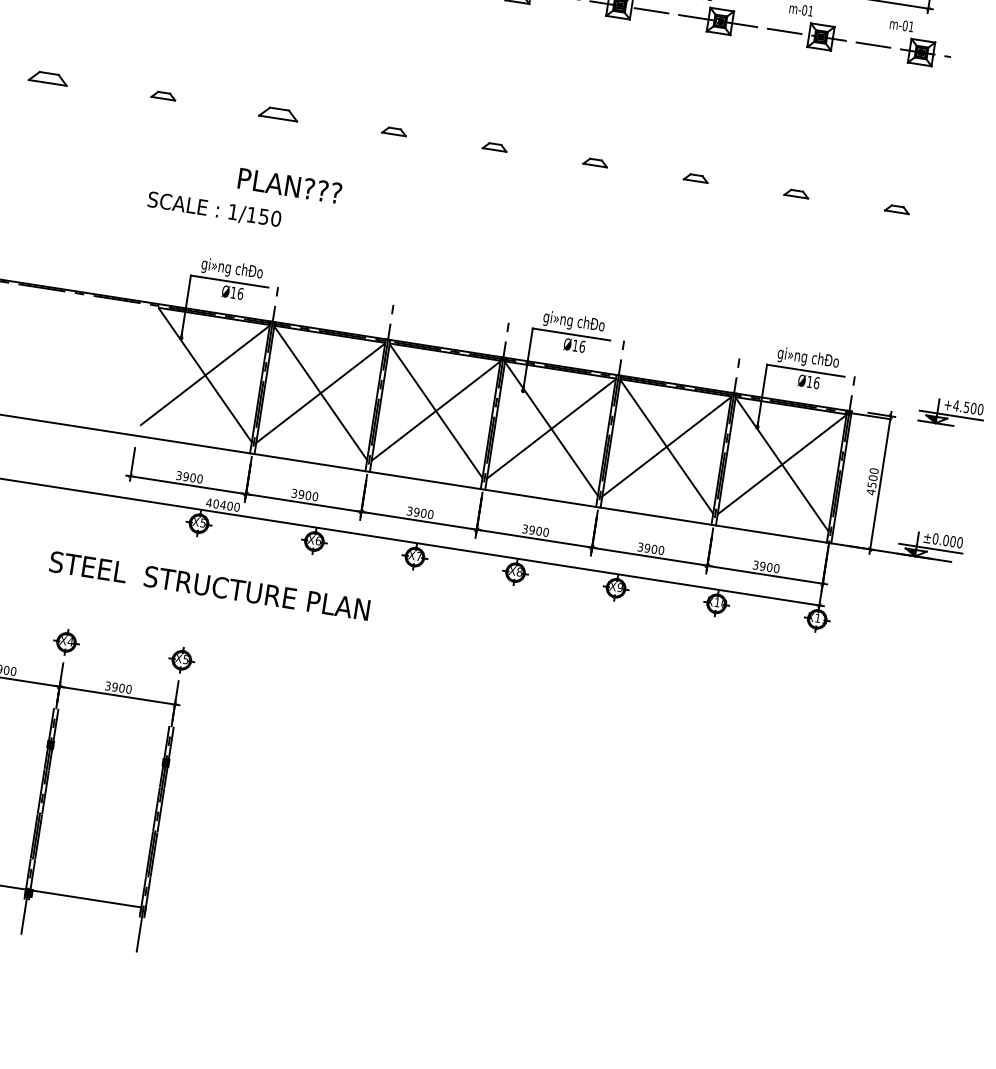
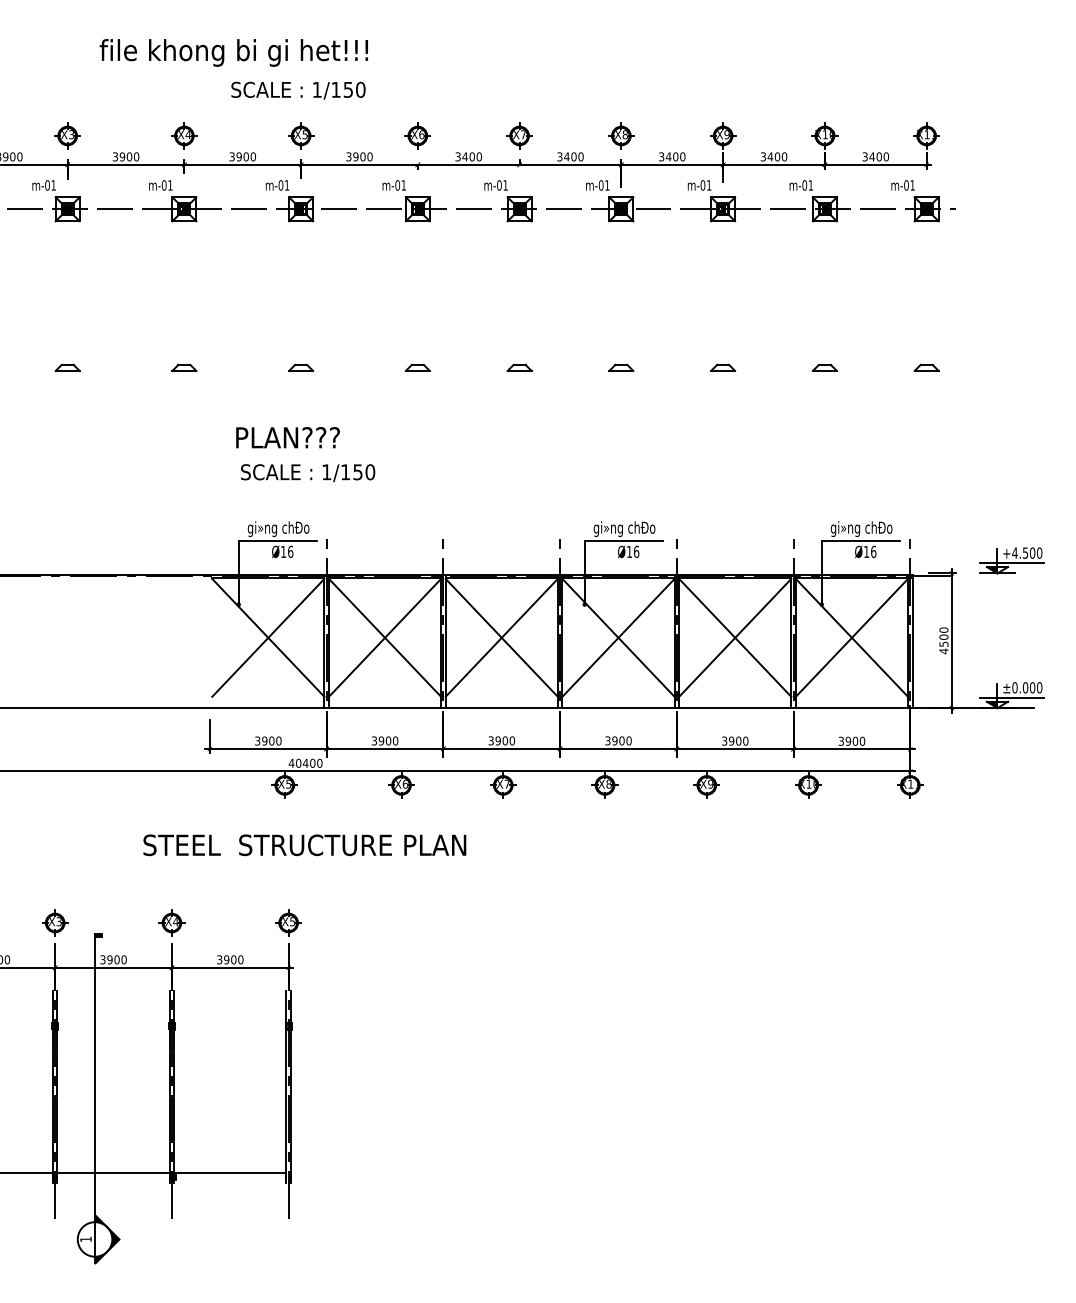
part: (48, 77) -> (67, 367), size x0.62
part: (279, 113) -> (301, 367), size x0.62
text: (289, 185) -> (287, 437), moved
text: (214, 210) -> (308, 473), moved

